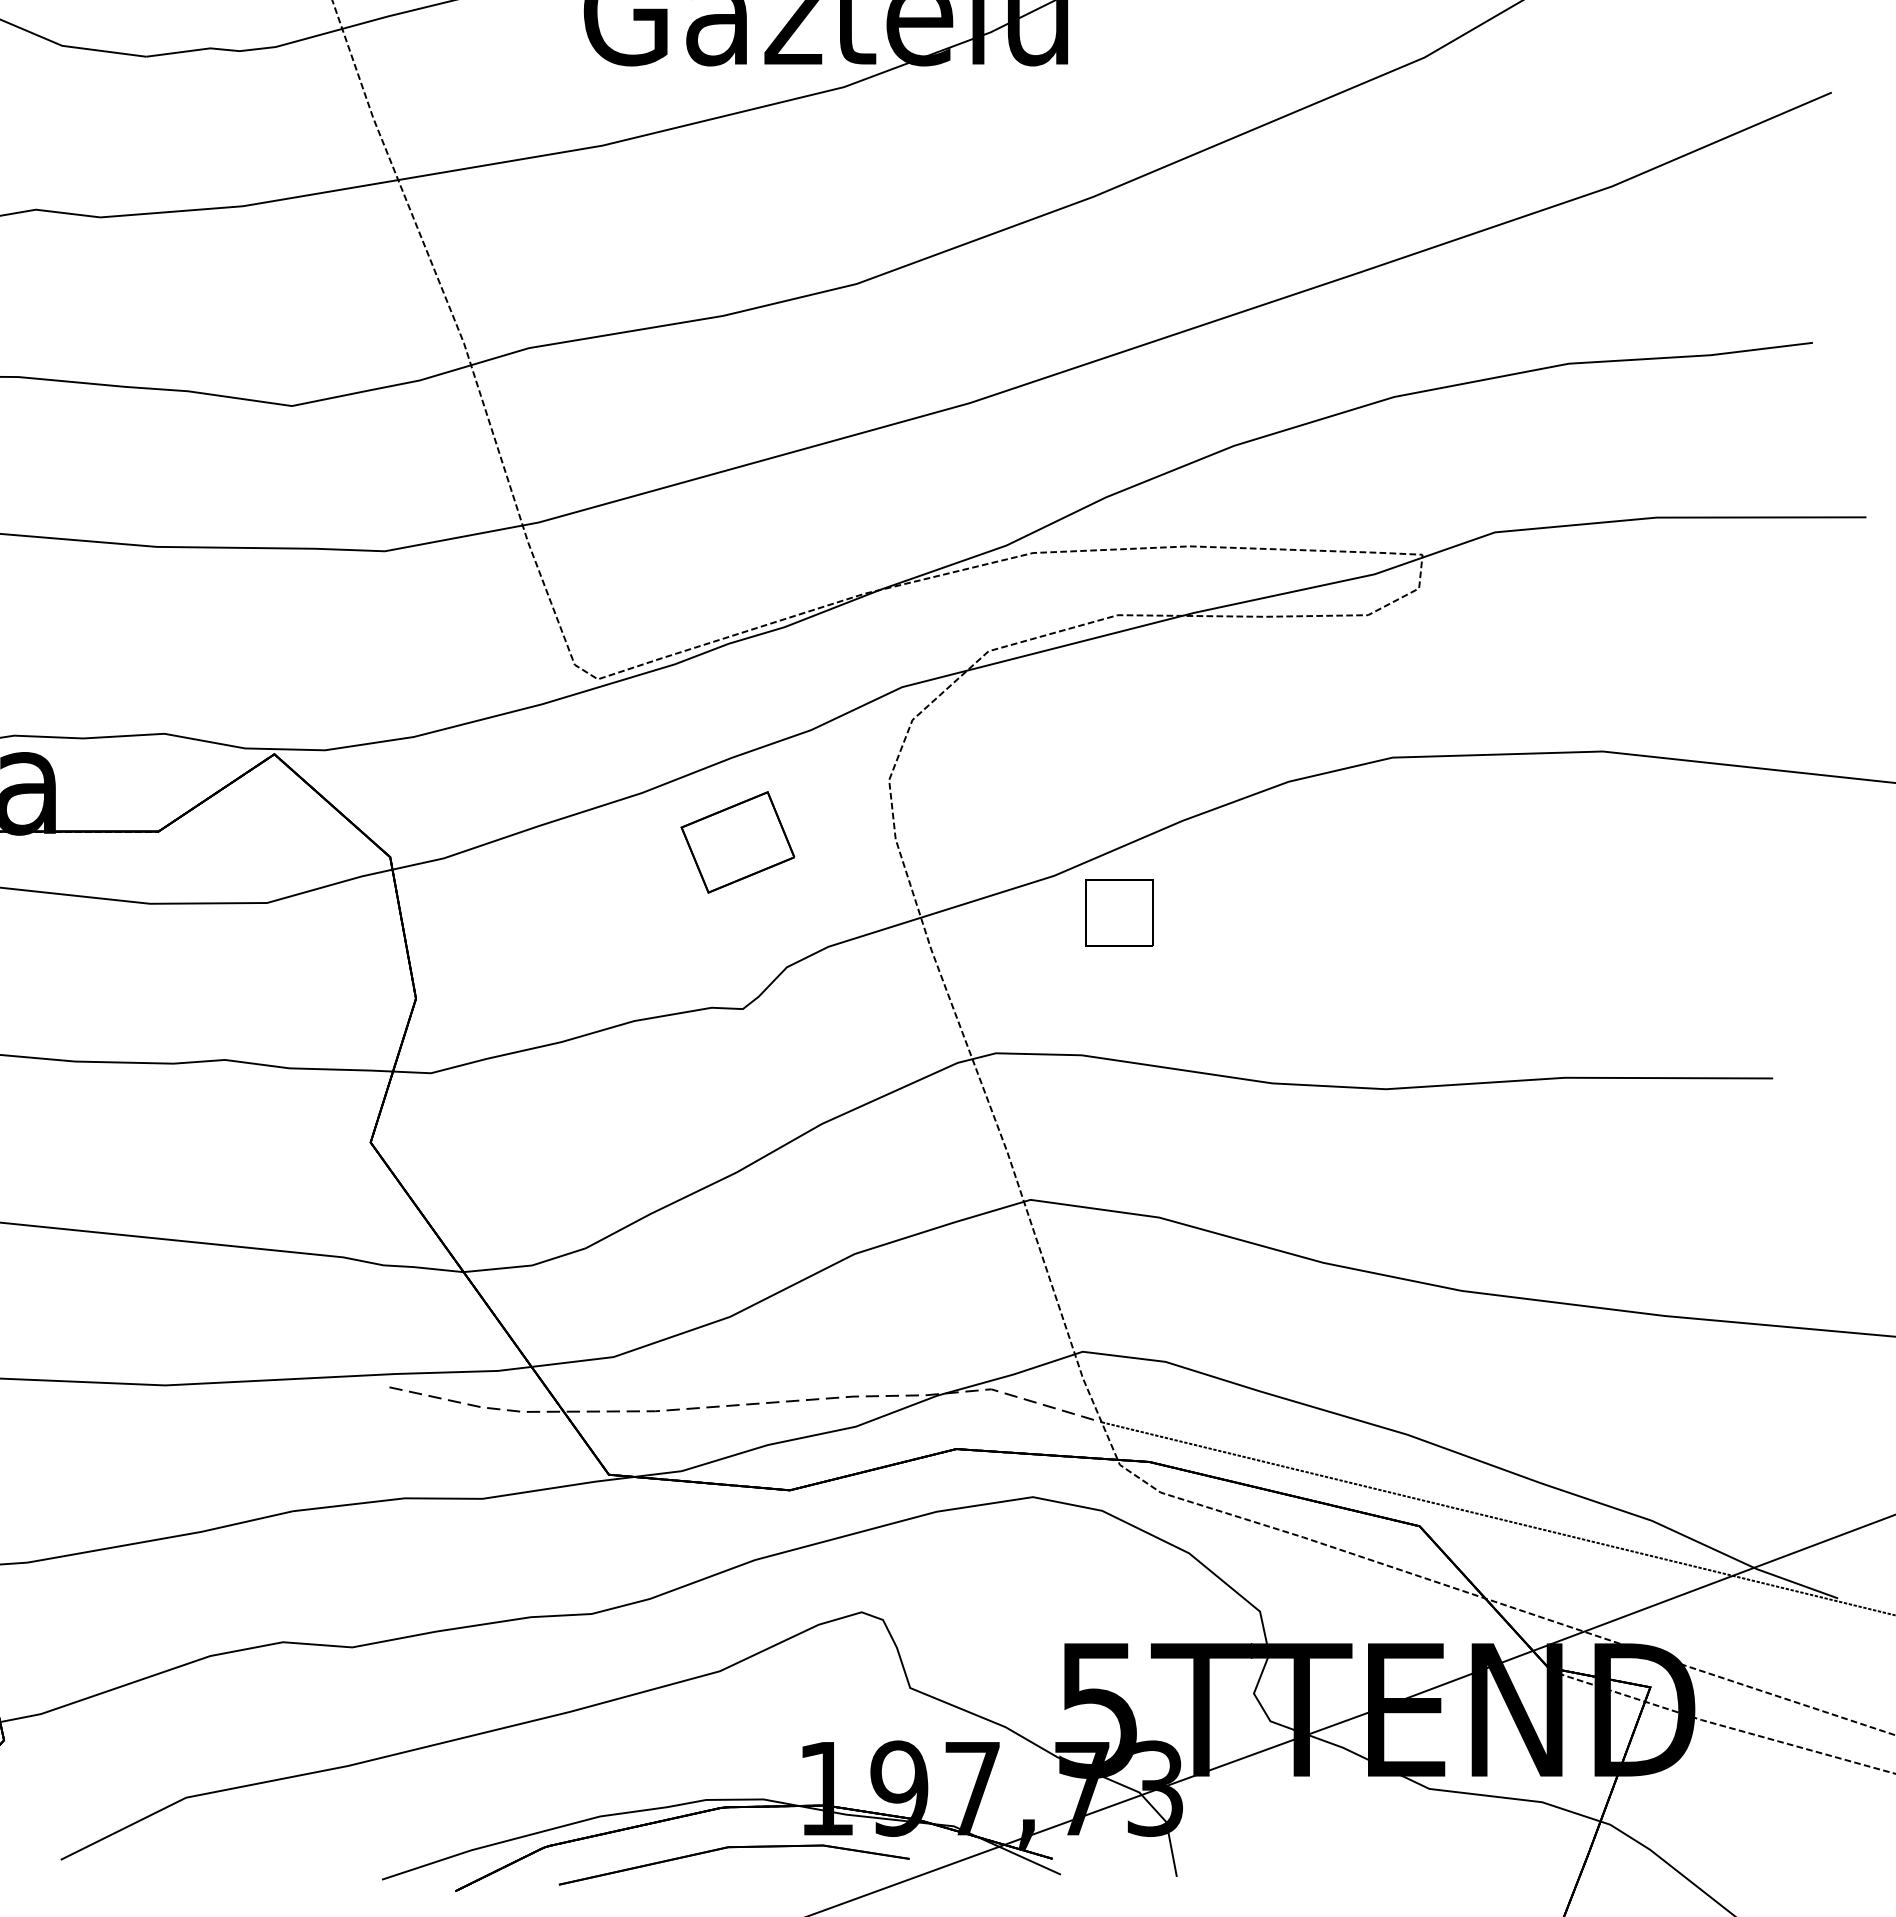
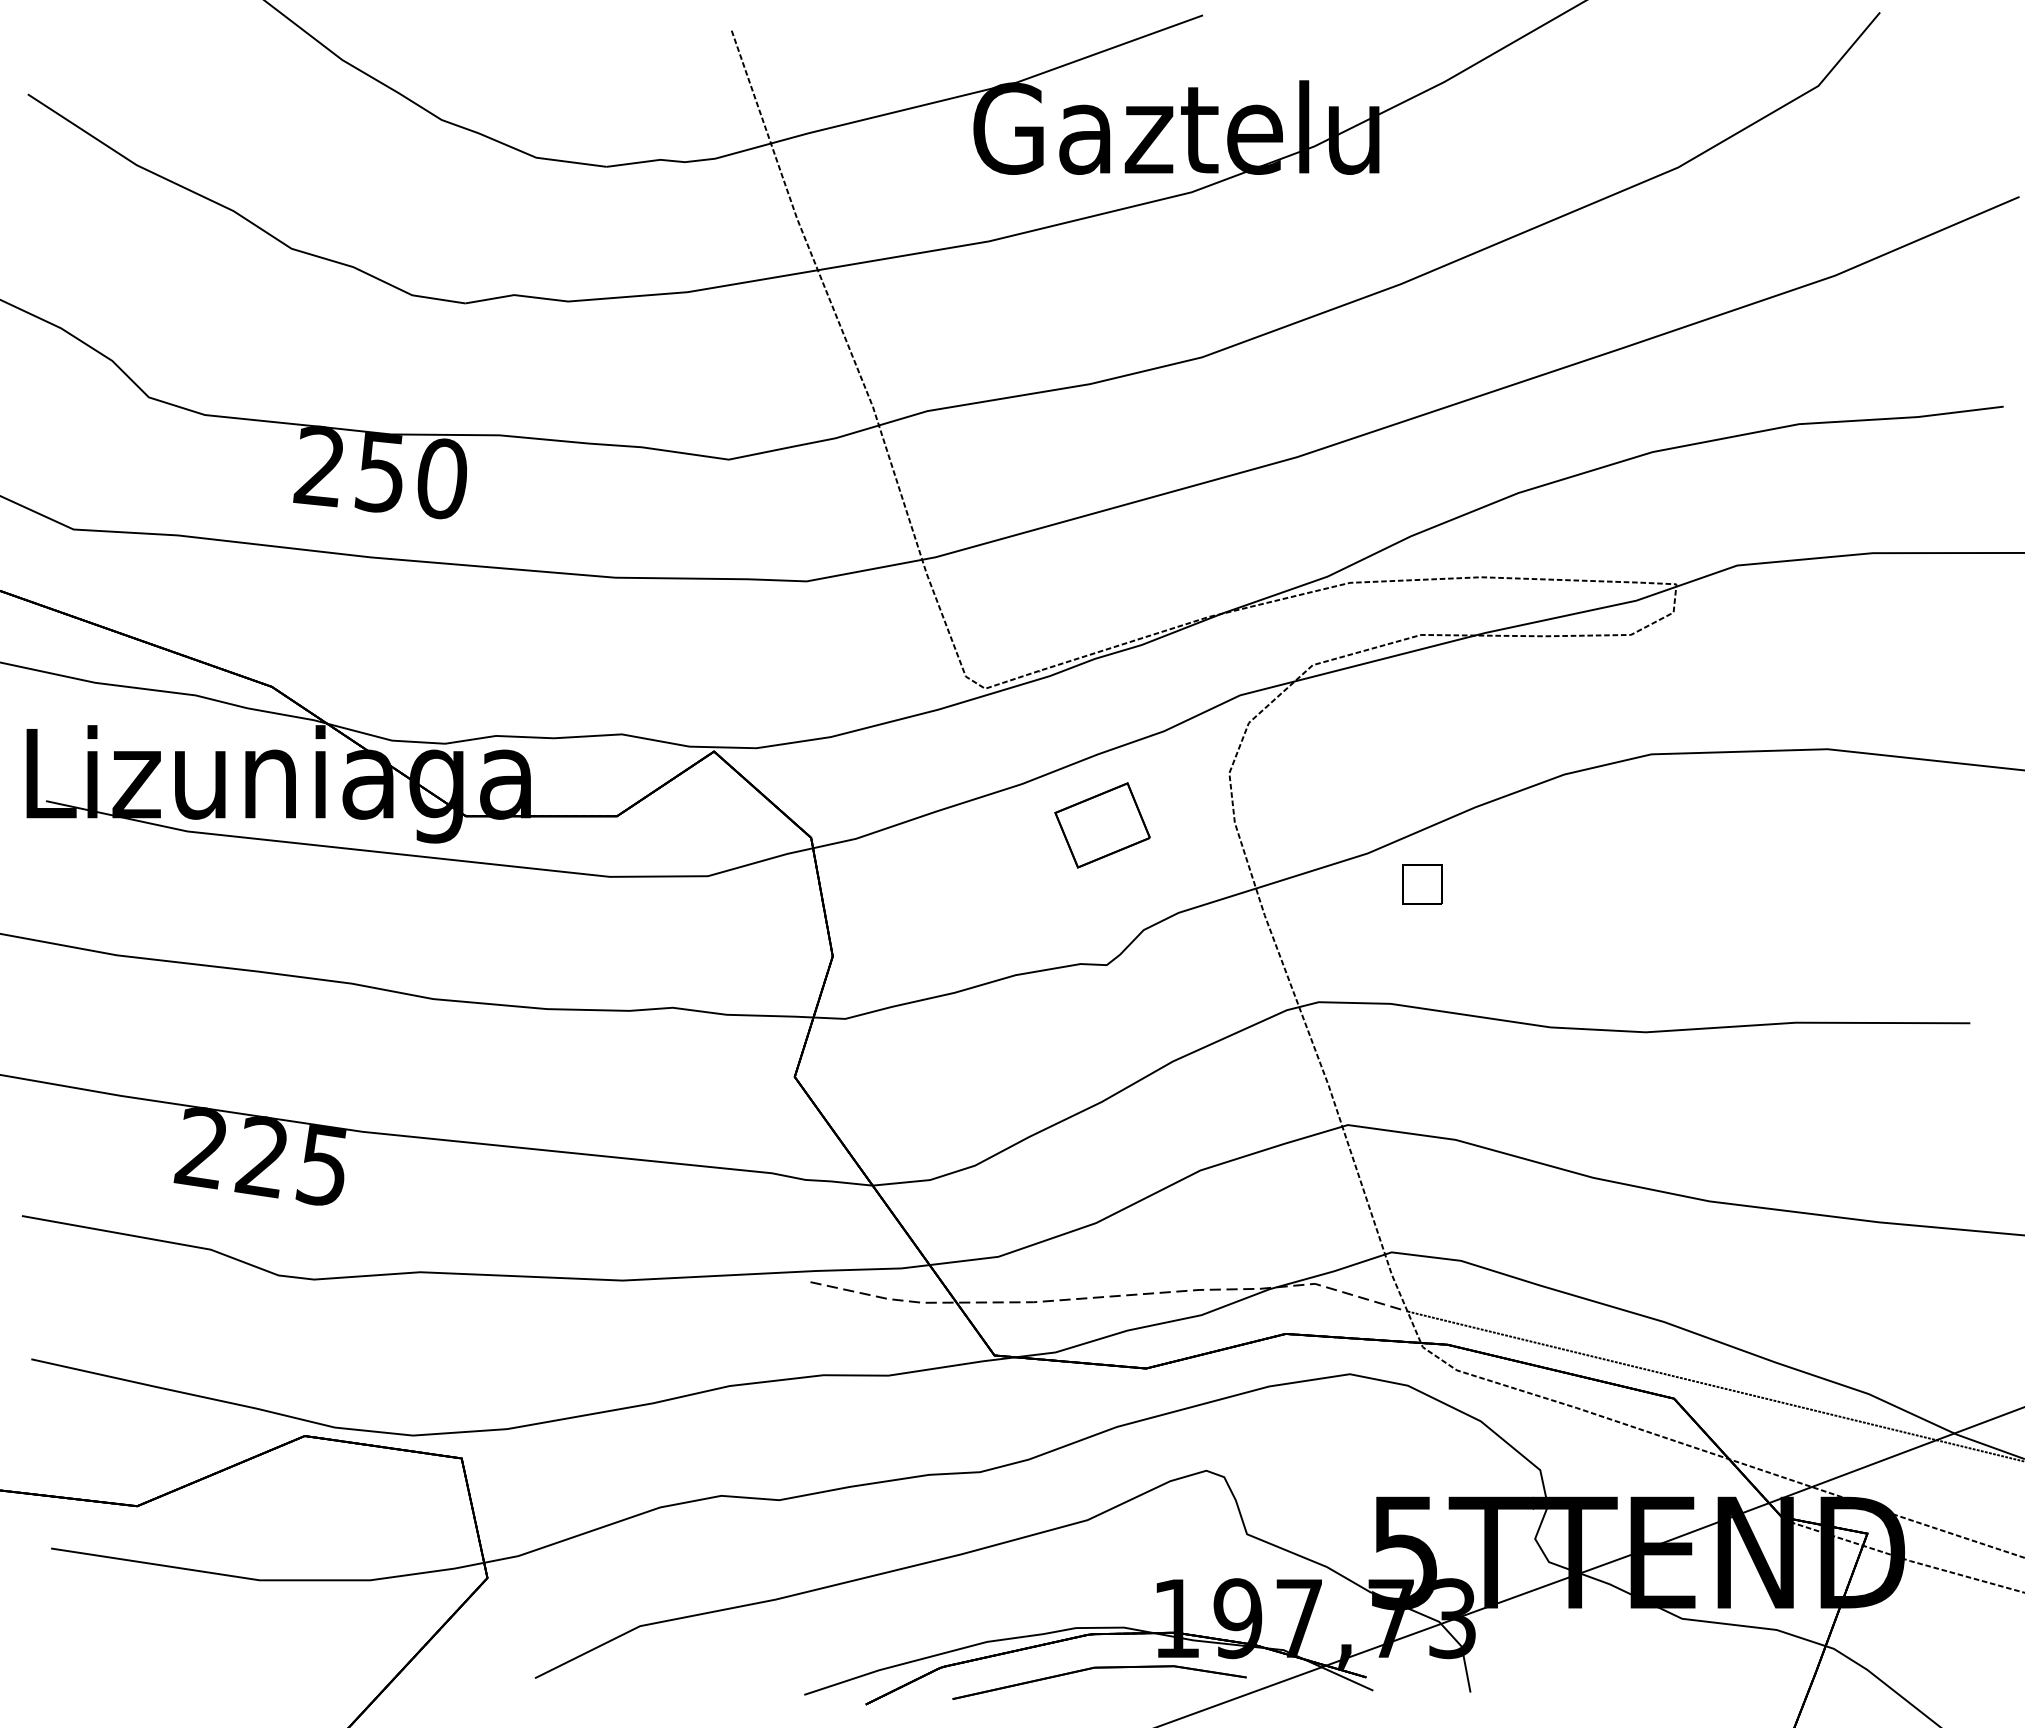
part: (1119, 912) -> (1422, 884), size x0.7

